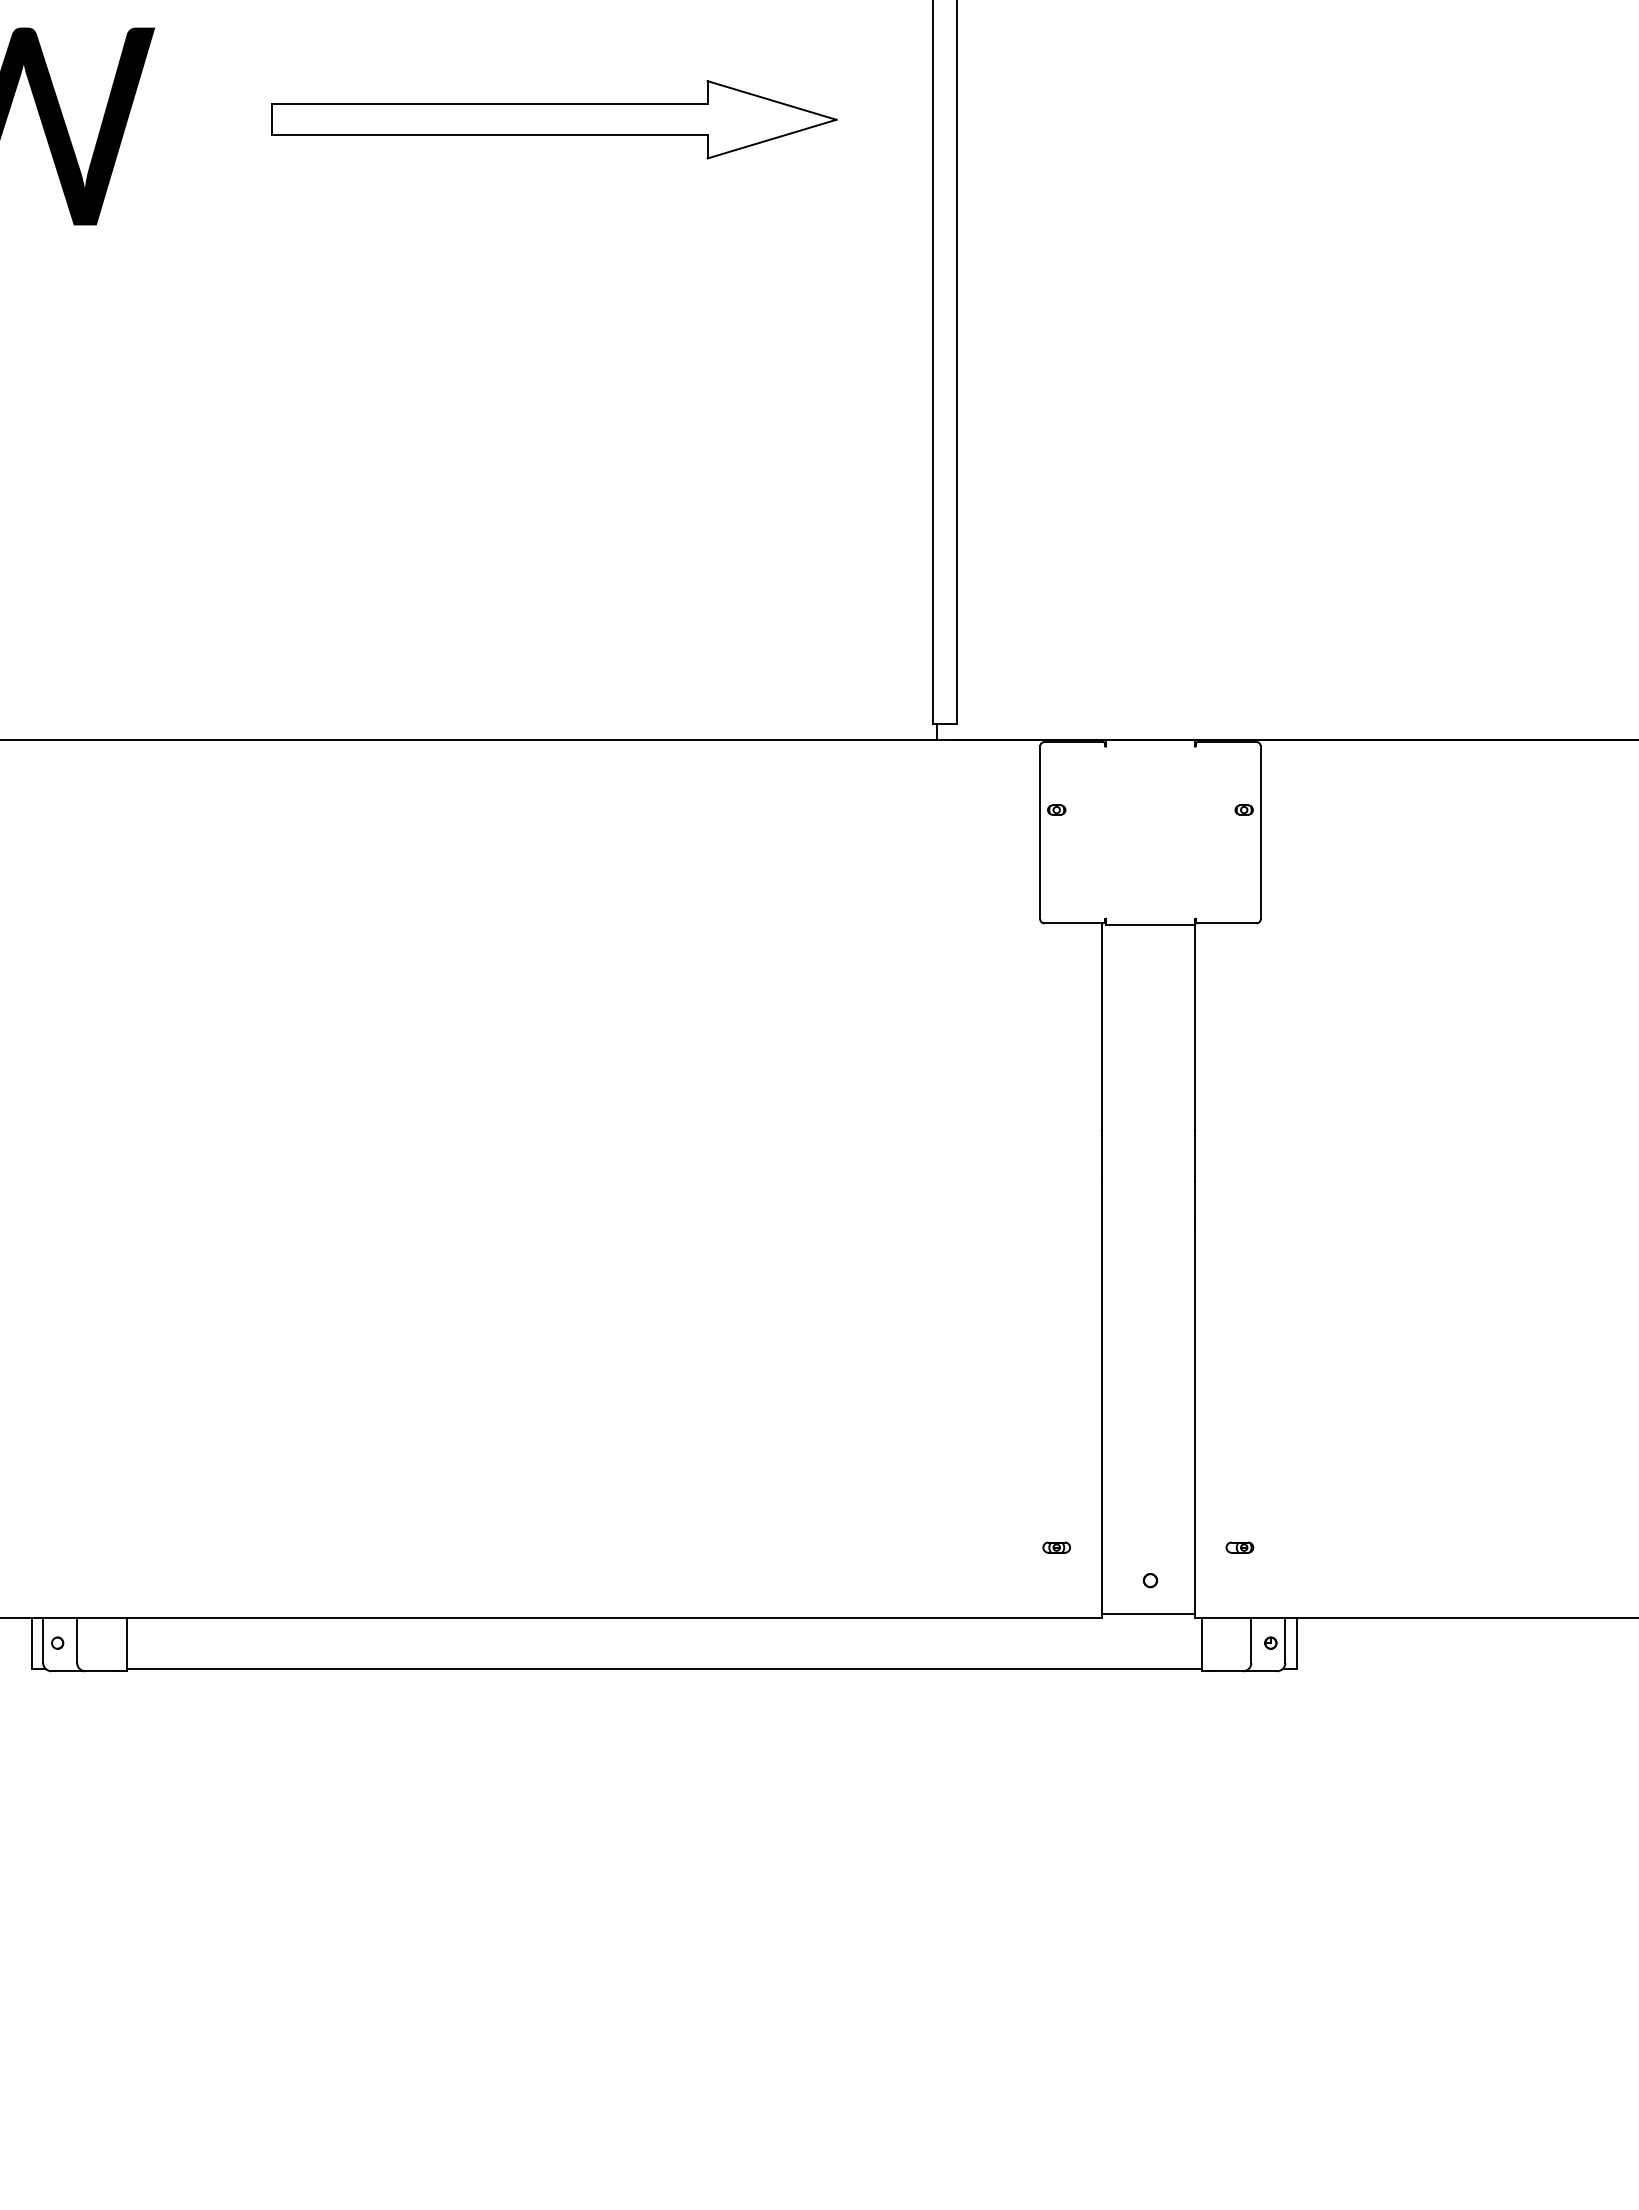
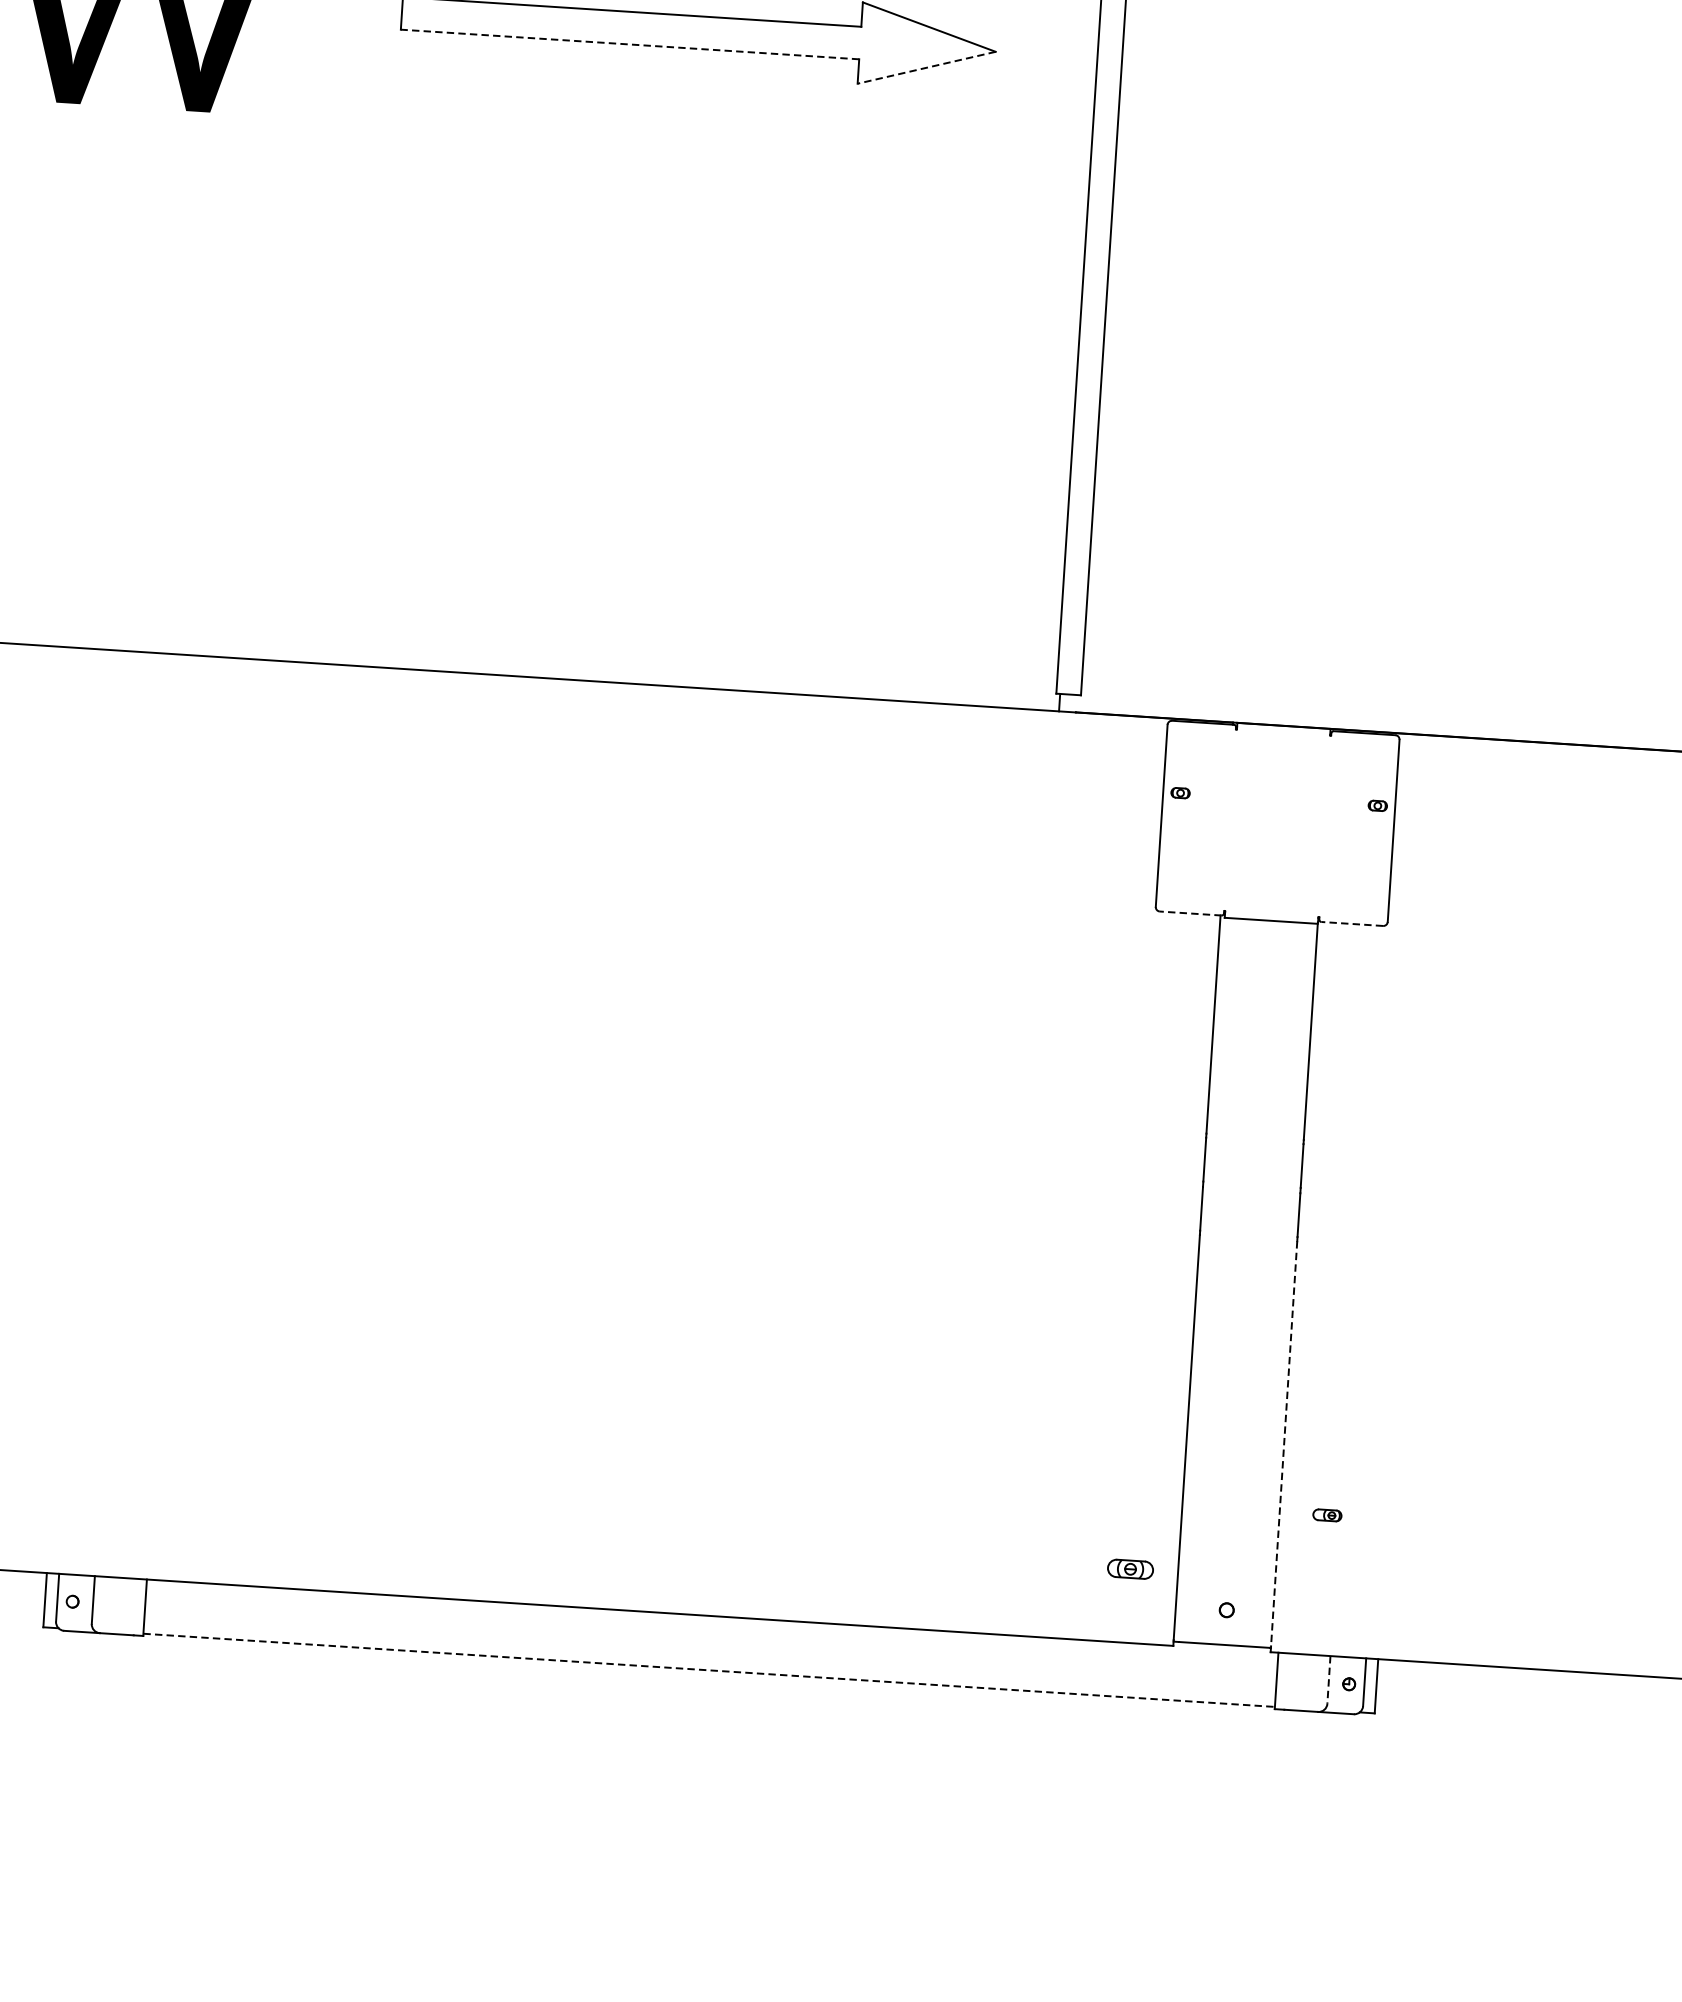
line: (489, 135) -> (629, 44), solid -> dashed
line: (771, 139) -> (926, 68), solid -> dashed
line: (1073, 923) -> (1190, 913), solid -> dashed
line: (1226, 923) -> (1351, 924), solid -> dashed
line: (1194, 1419) -> (1284, 1443), solid -> dashed
part: (1056, 1547) -> (1130, 1569), size x1.6
part: (1239, 1547) -> (1326, 1515), moved
line: (1251, 1640) -> (1329, 1680), solid -> dashed
line: (664, 1669) -> (709, 1670), solid -> dashed

